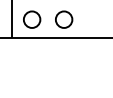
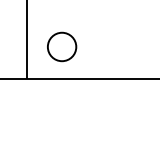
part: (64, 19) -> (117, 46), removed

